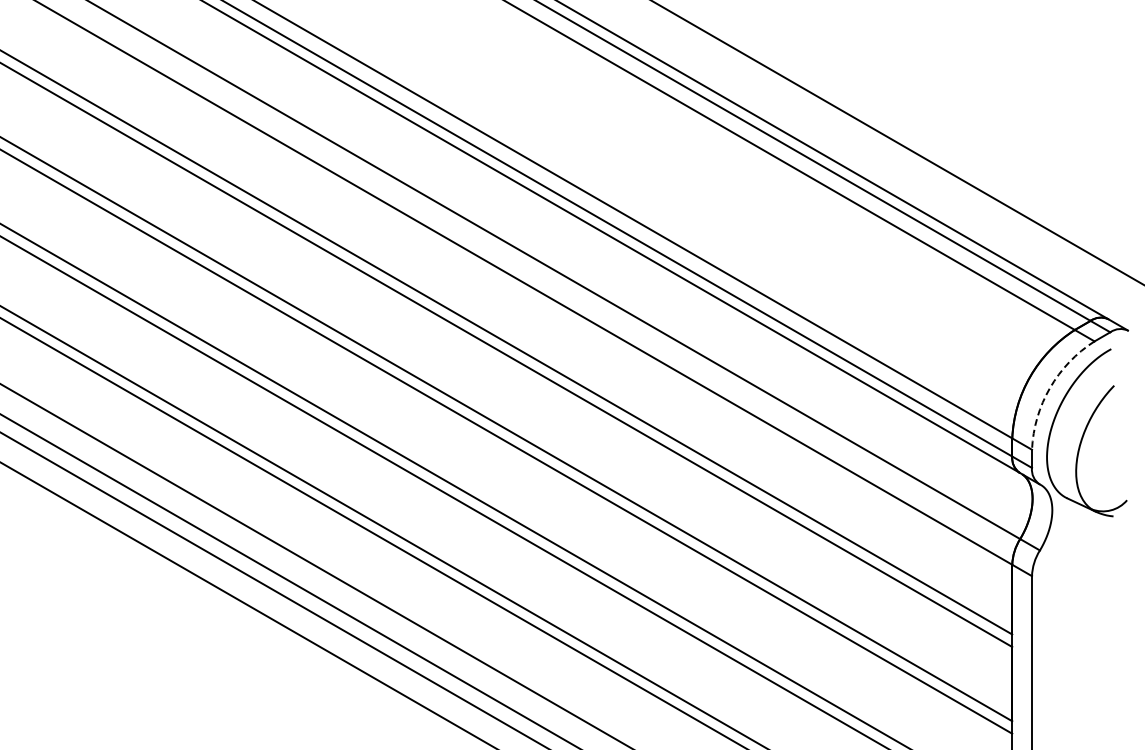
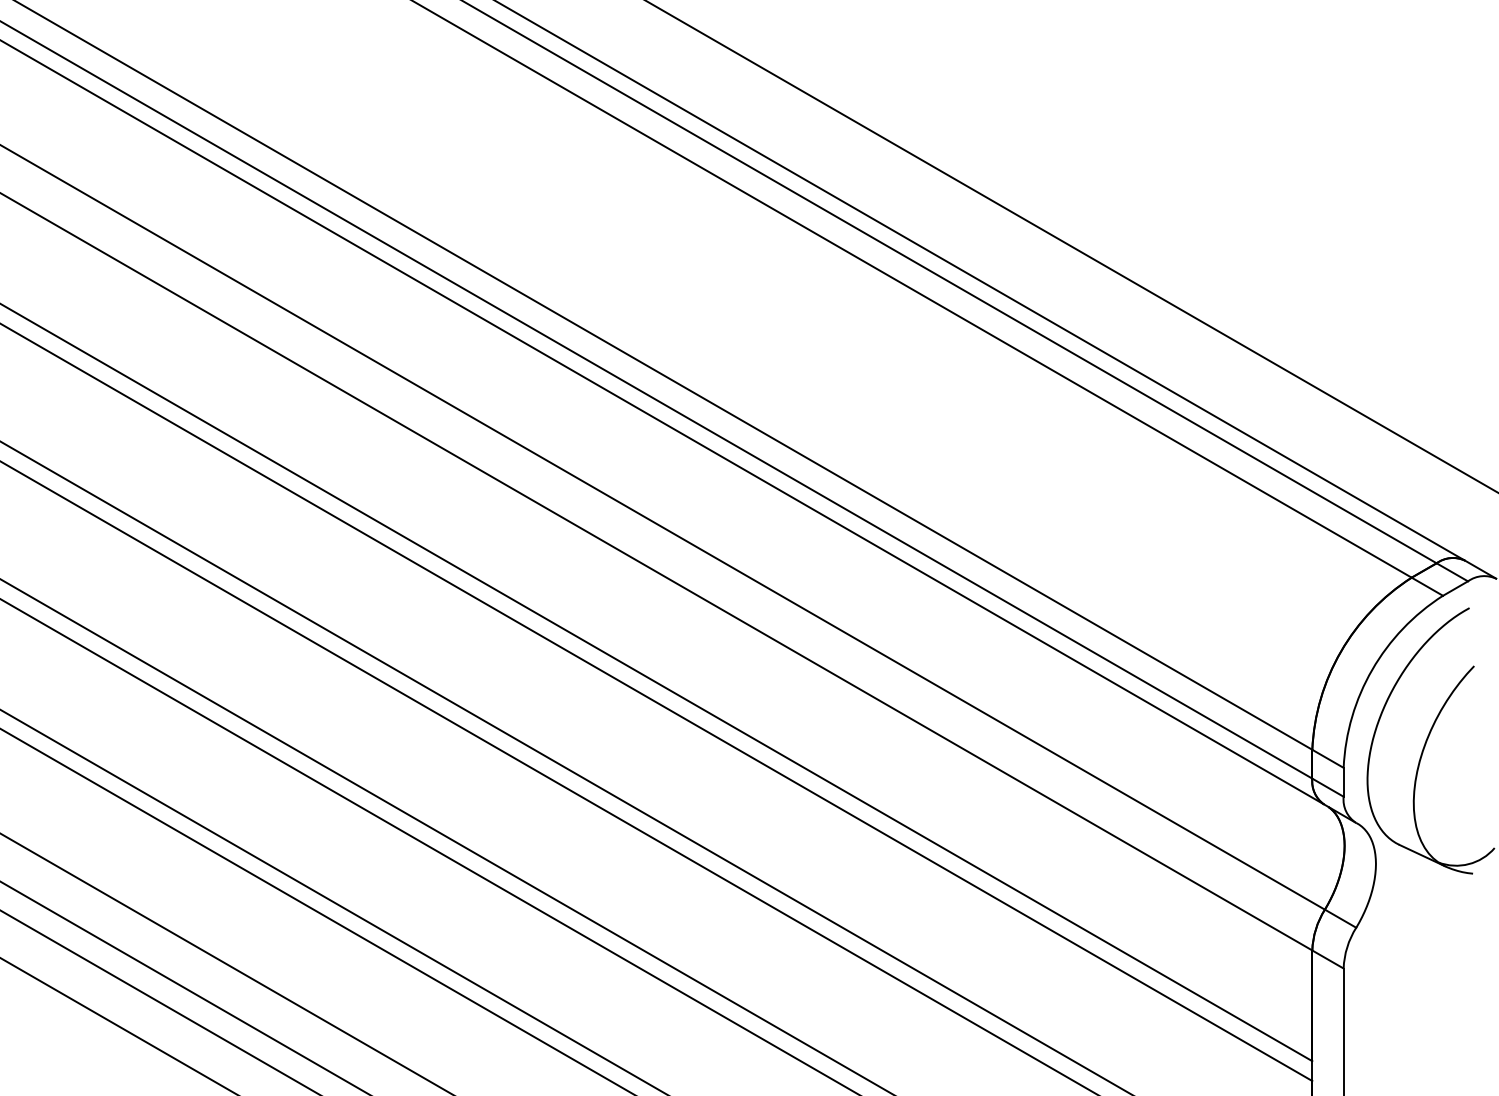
arc: (1050, 387) -> (1373, 668), dashed -> solid

